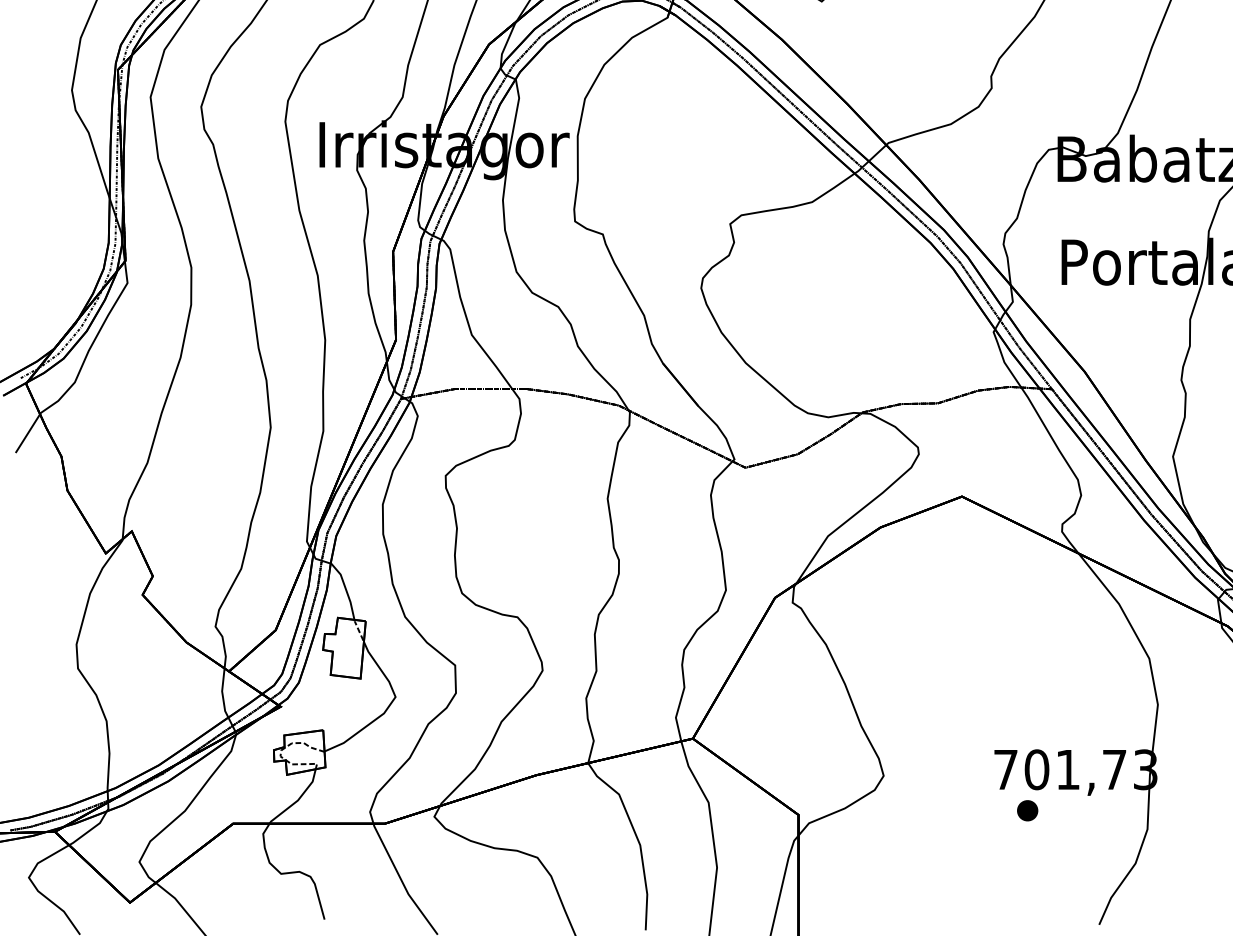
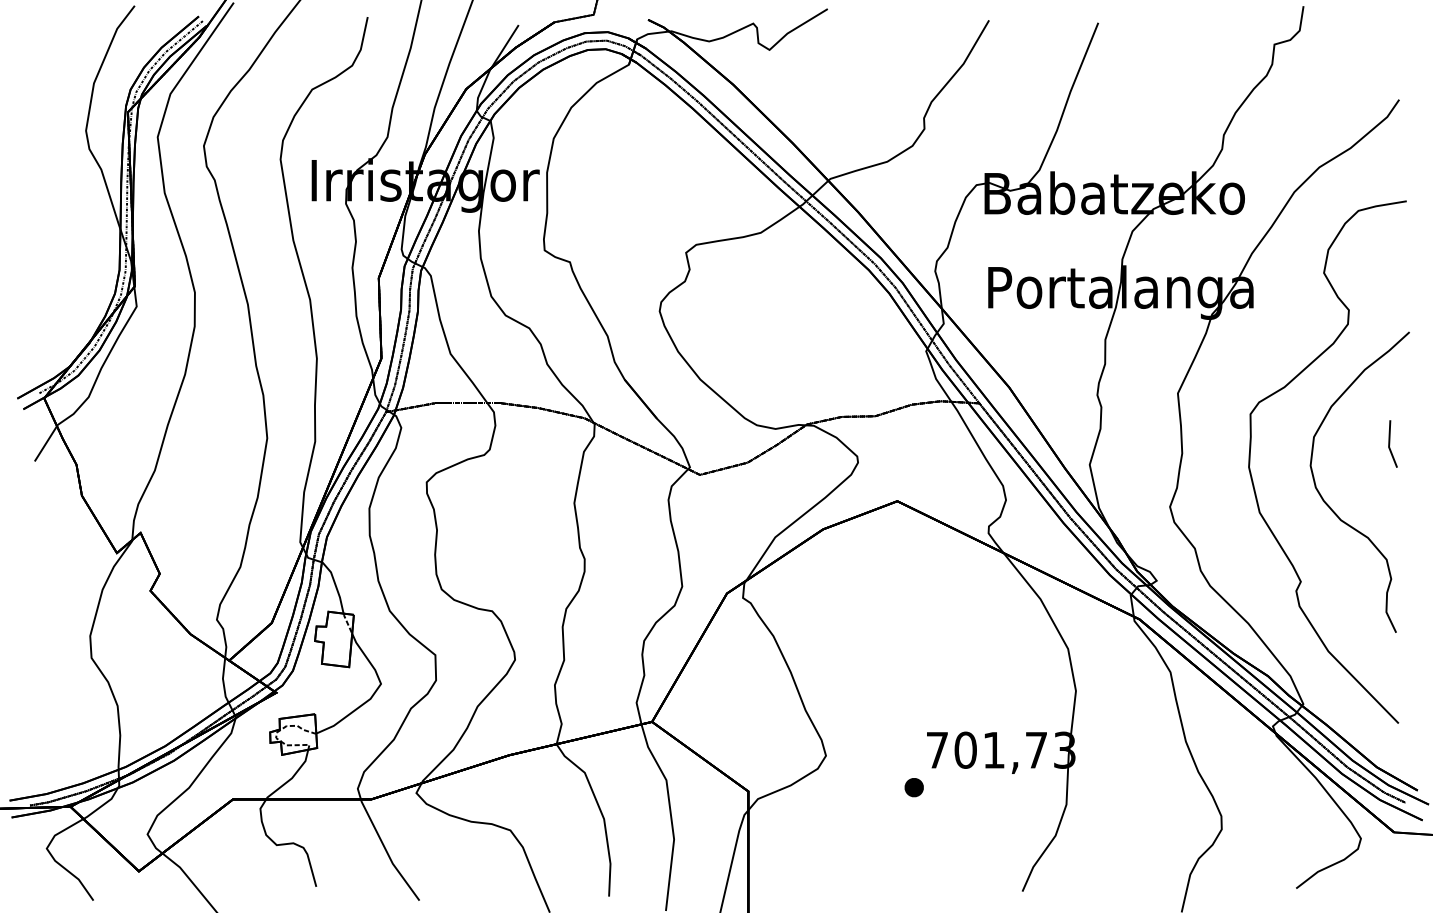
part: (1026, 810) -> (913, 787), moved

